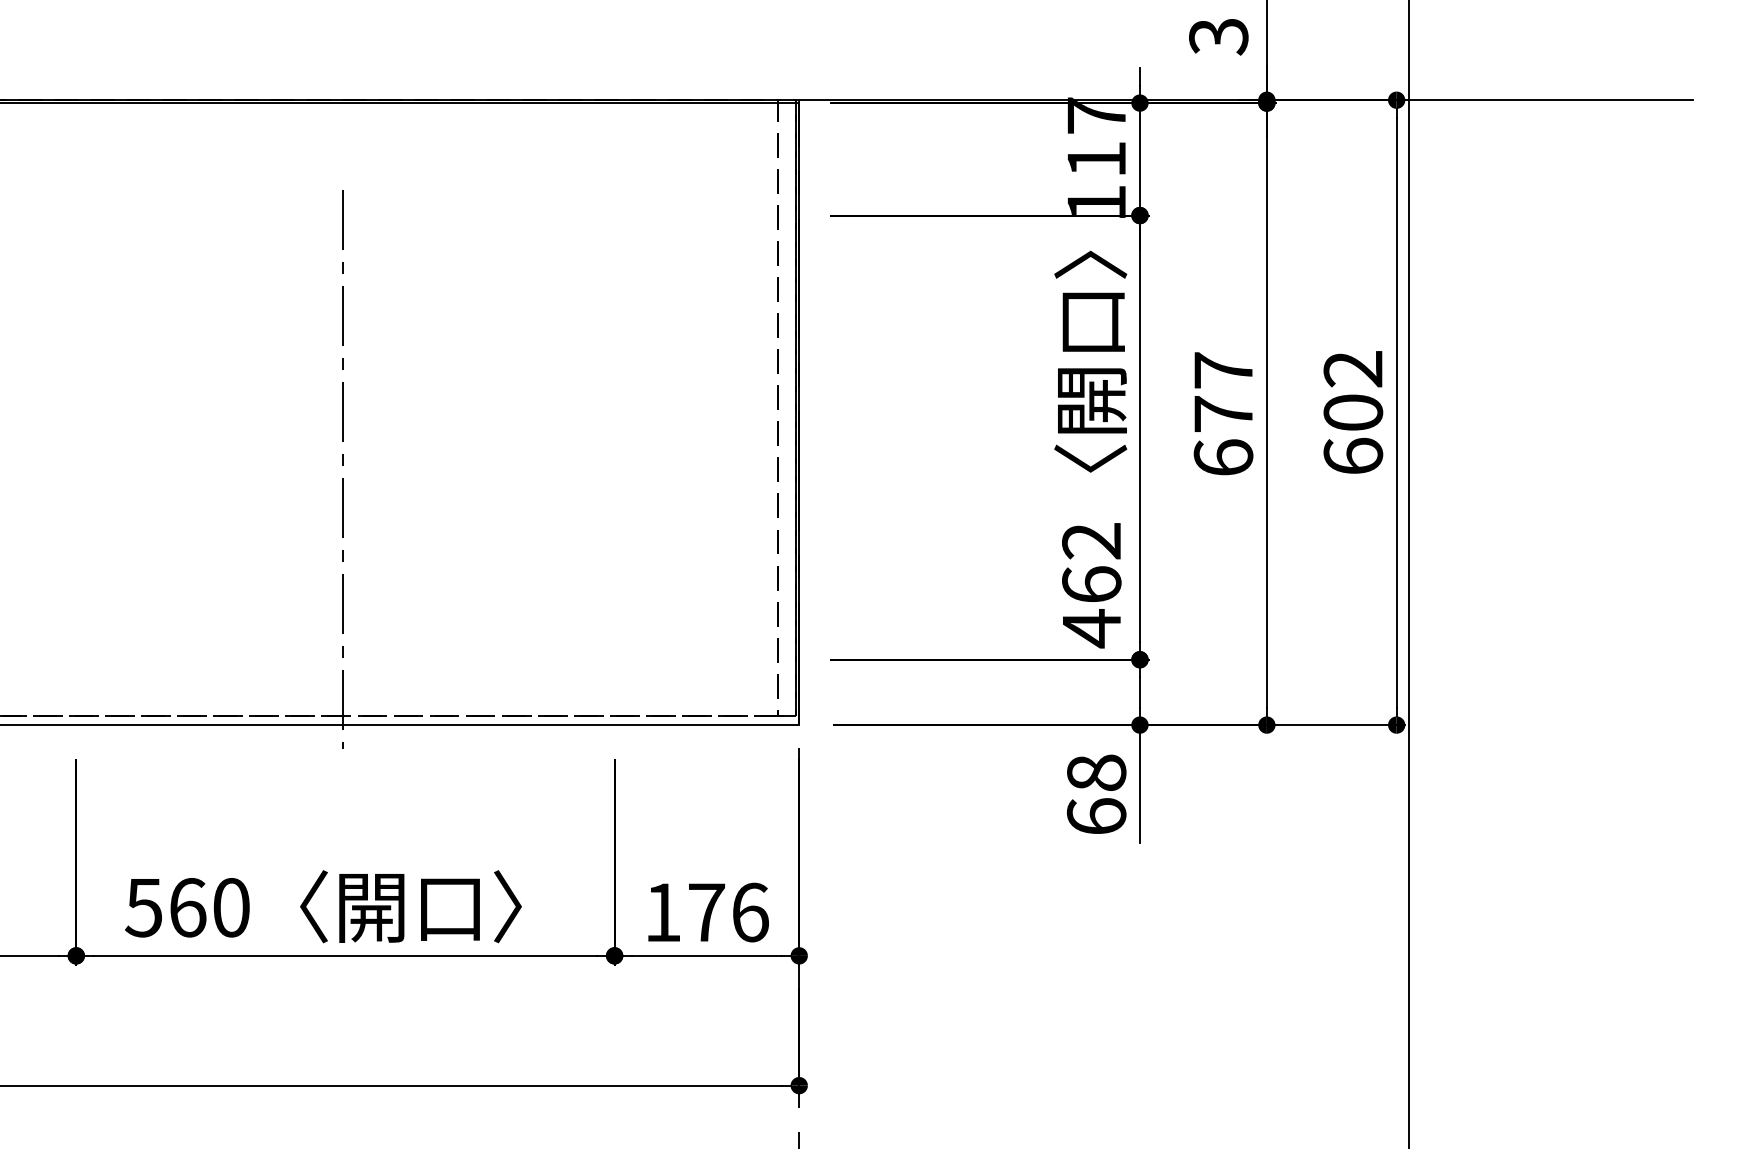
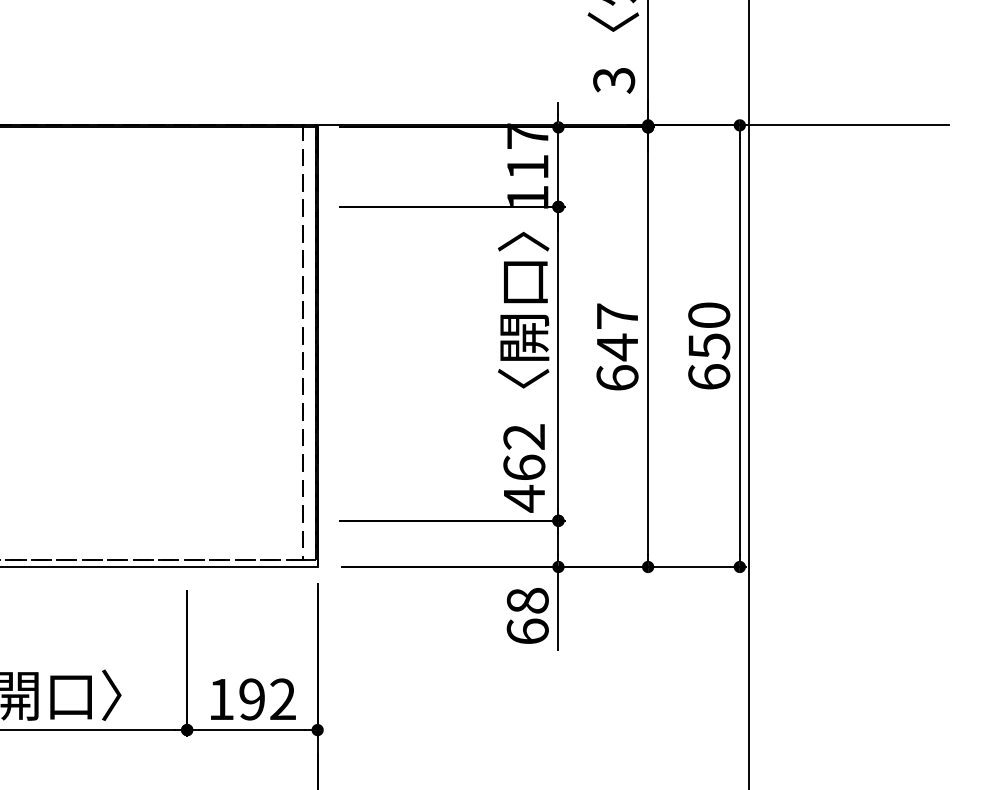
text: (1353, 391) -> (709, 331), 602 -> 650
text: (1223, 414) -> (617, 347), 677 -> 647
text: (728, 912) -> (267, 699), 176 -> 192

